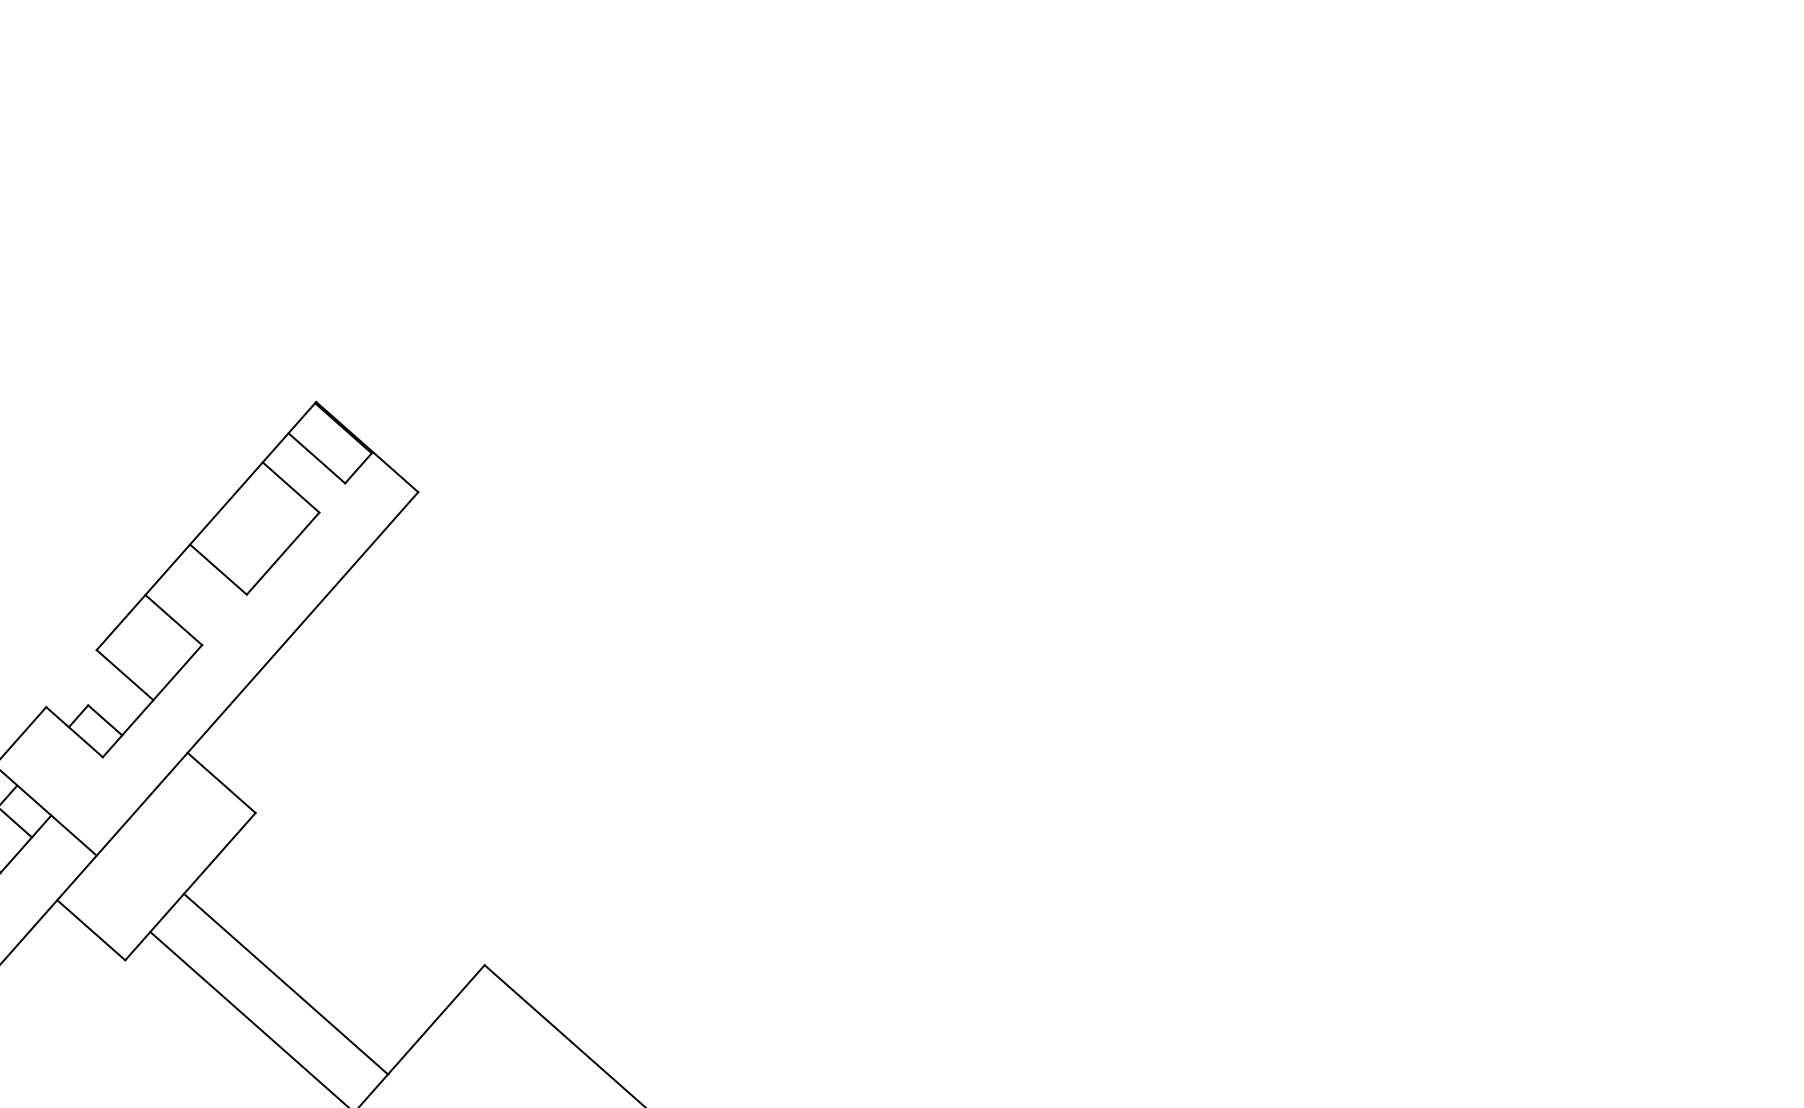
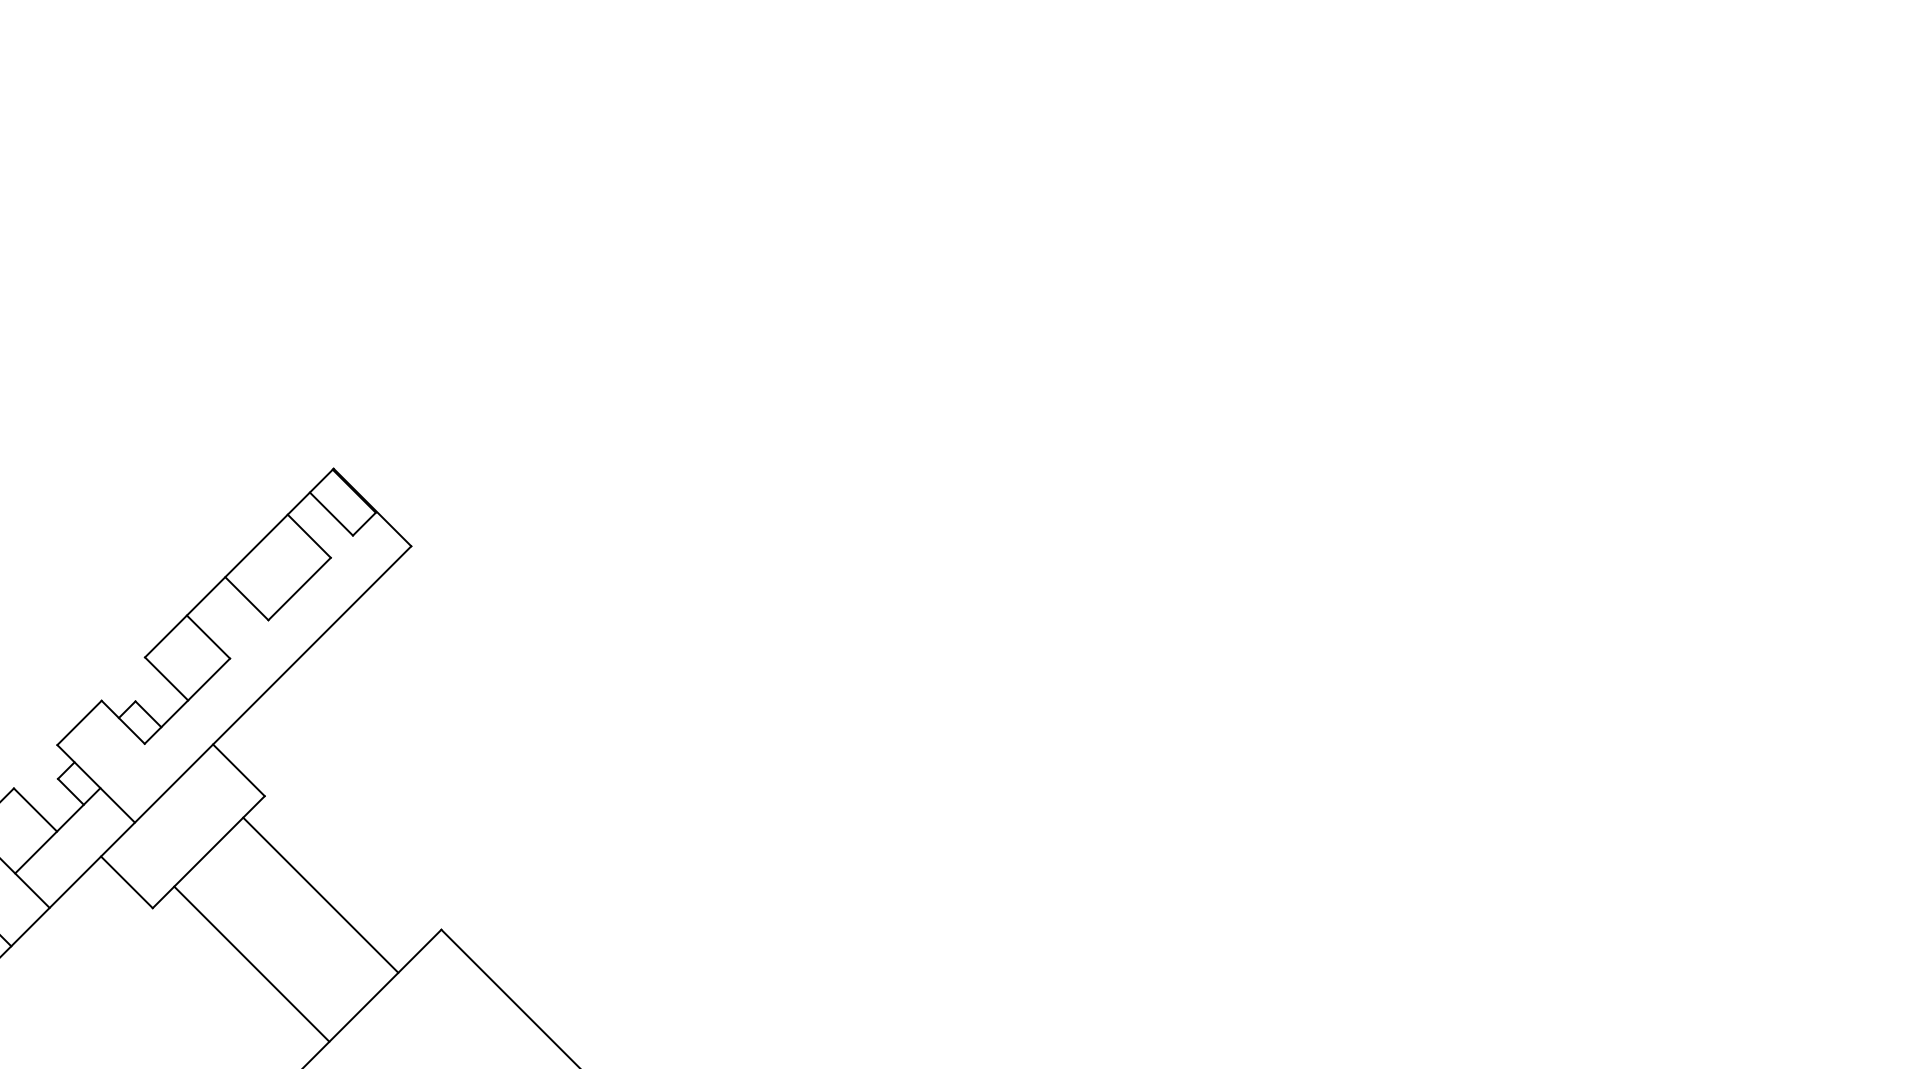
line: (285, 983) -> (320, 894), moved

